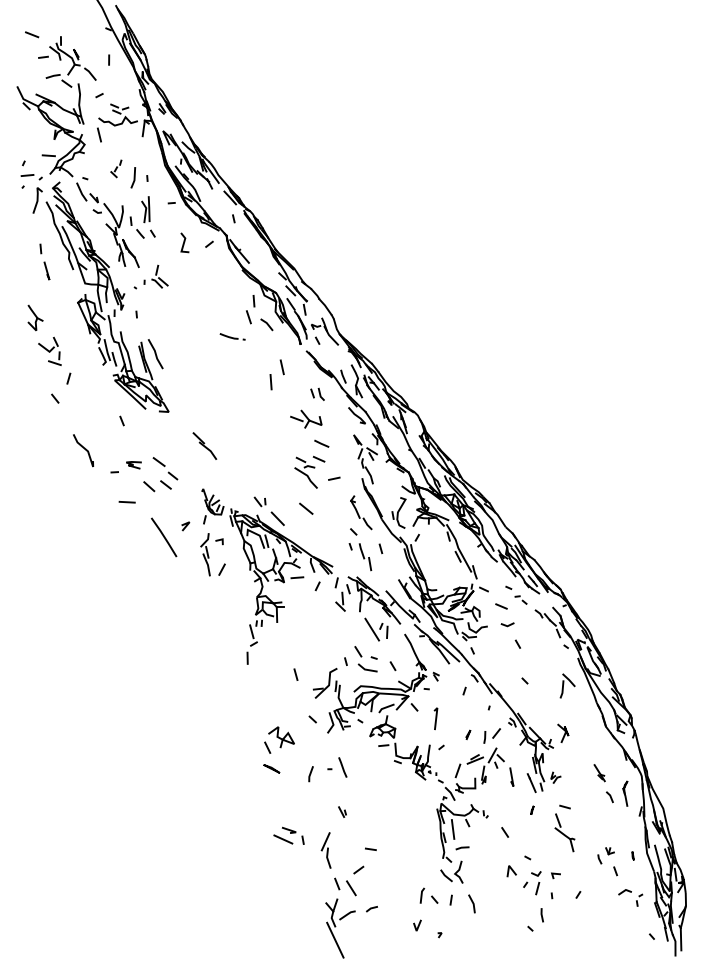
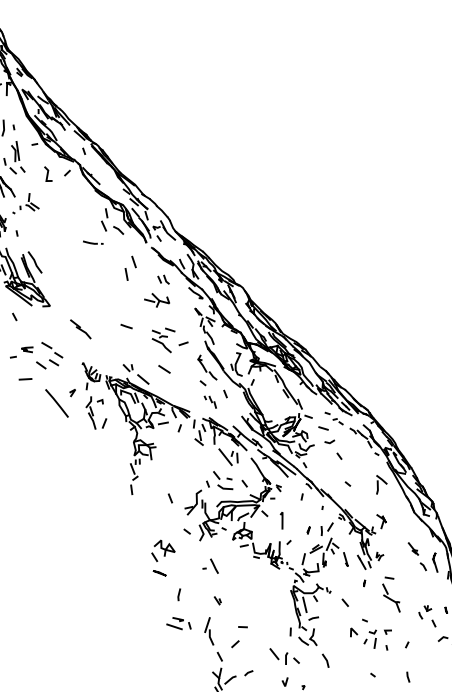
line: (321, 443) -> (126, 326), moved
part: (360, 557) -> (210, 402), size x0.6
line: (310, 774) -> (179, 595), moved
line: (351, 888) -> (274, 654), moved
line: (450, 899) -> (290, 631), moved
line: (541, 915) -> (407, 677), moved

